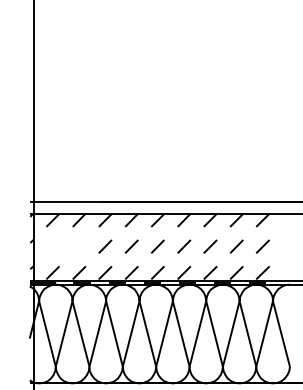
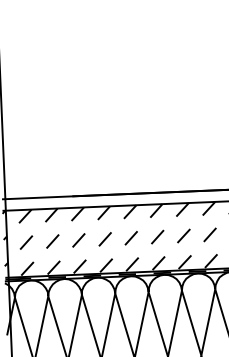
line: (52, 246) -> (26, 242), added
line: (79, 246) -> (53, 241), added

